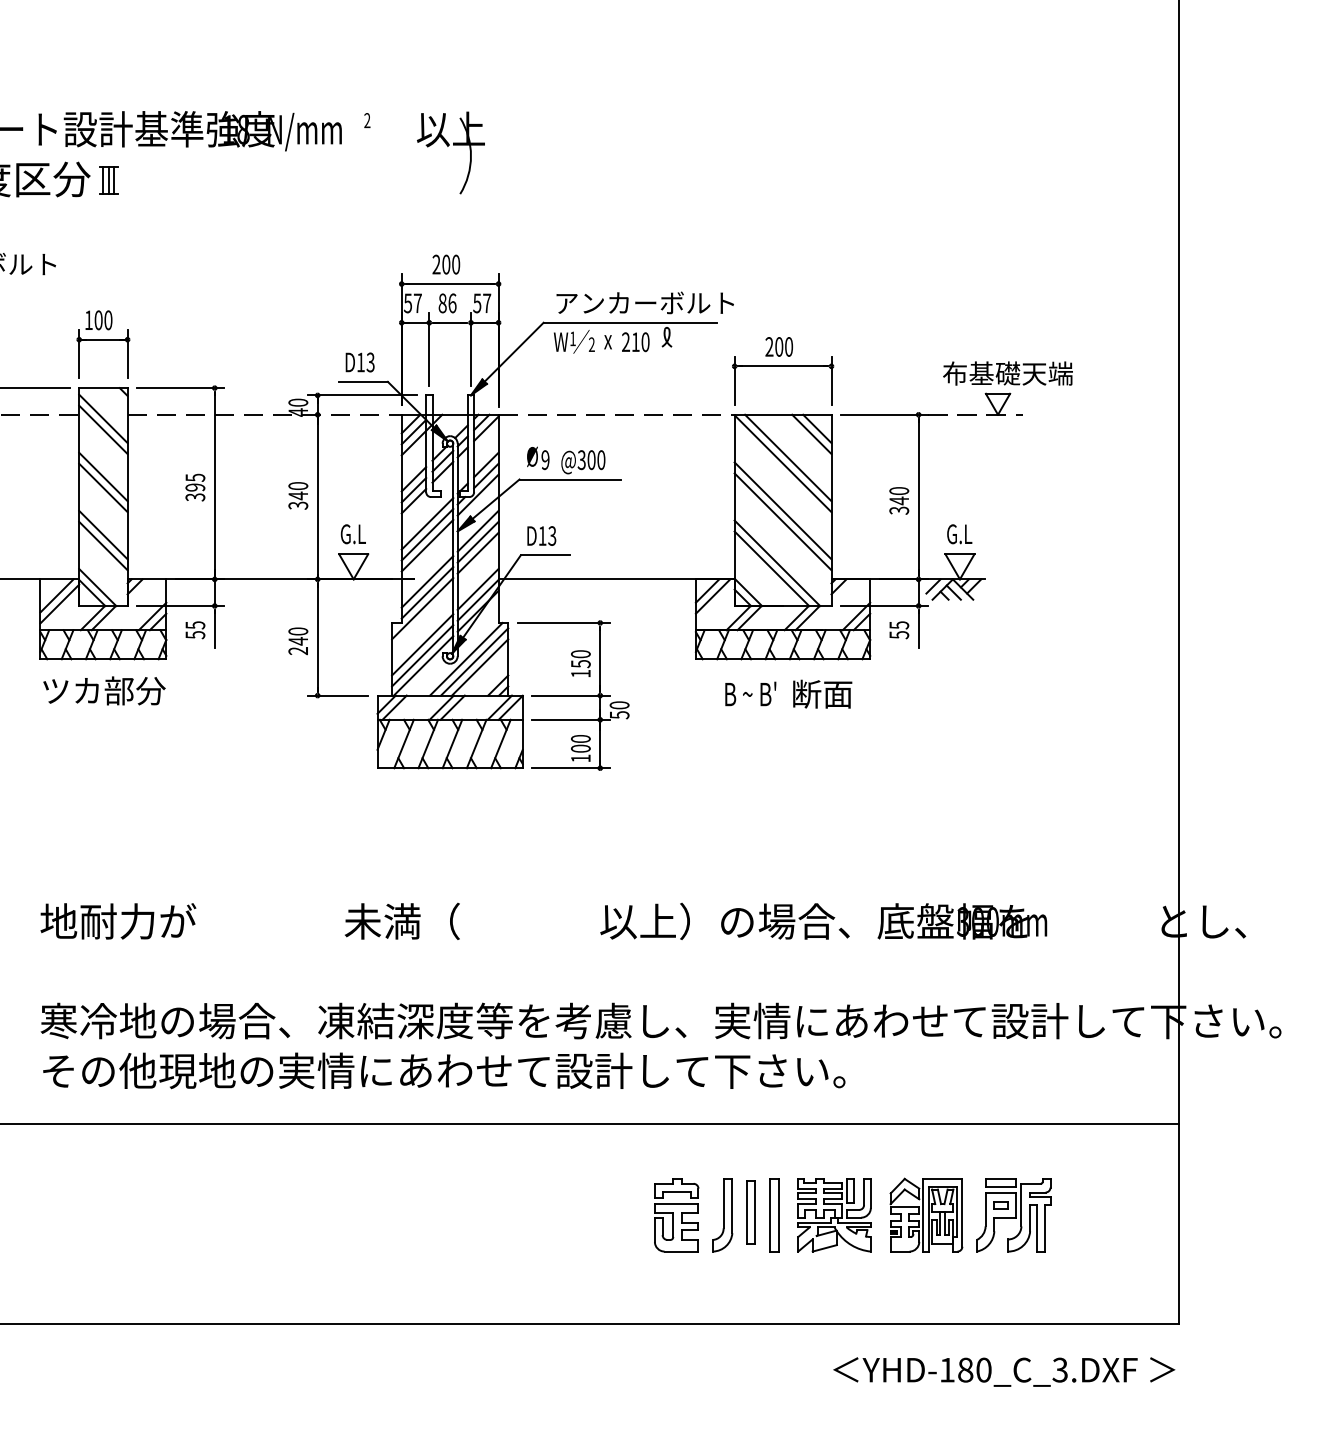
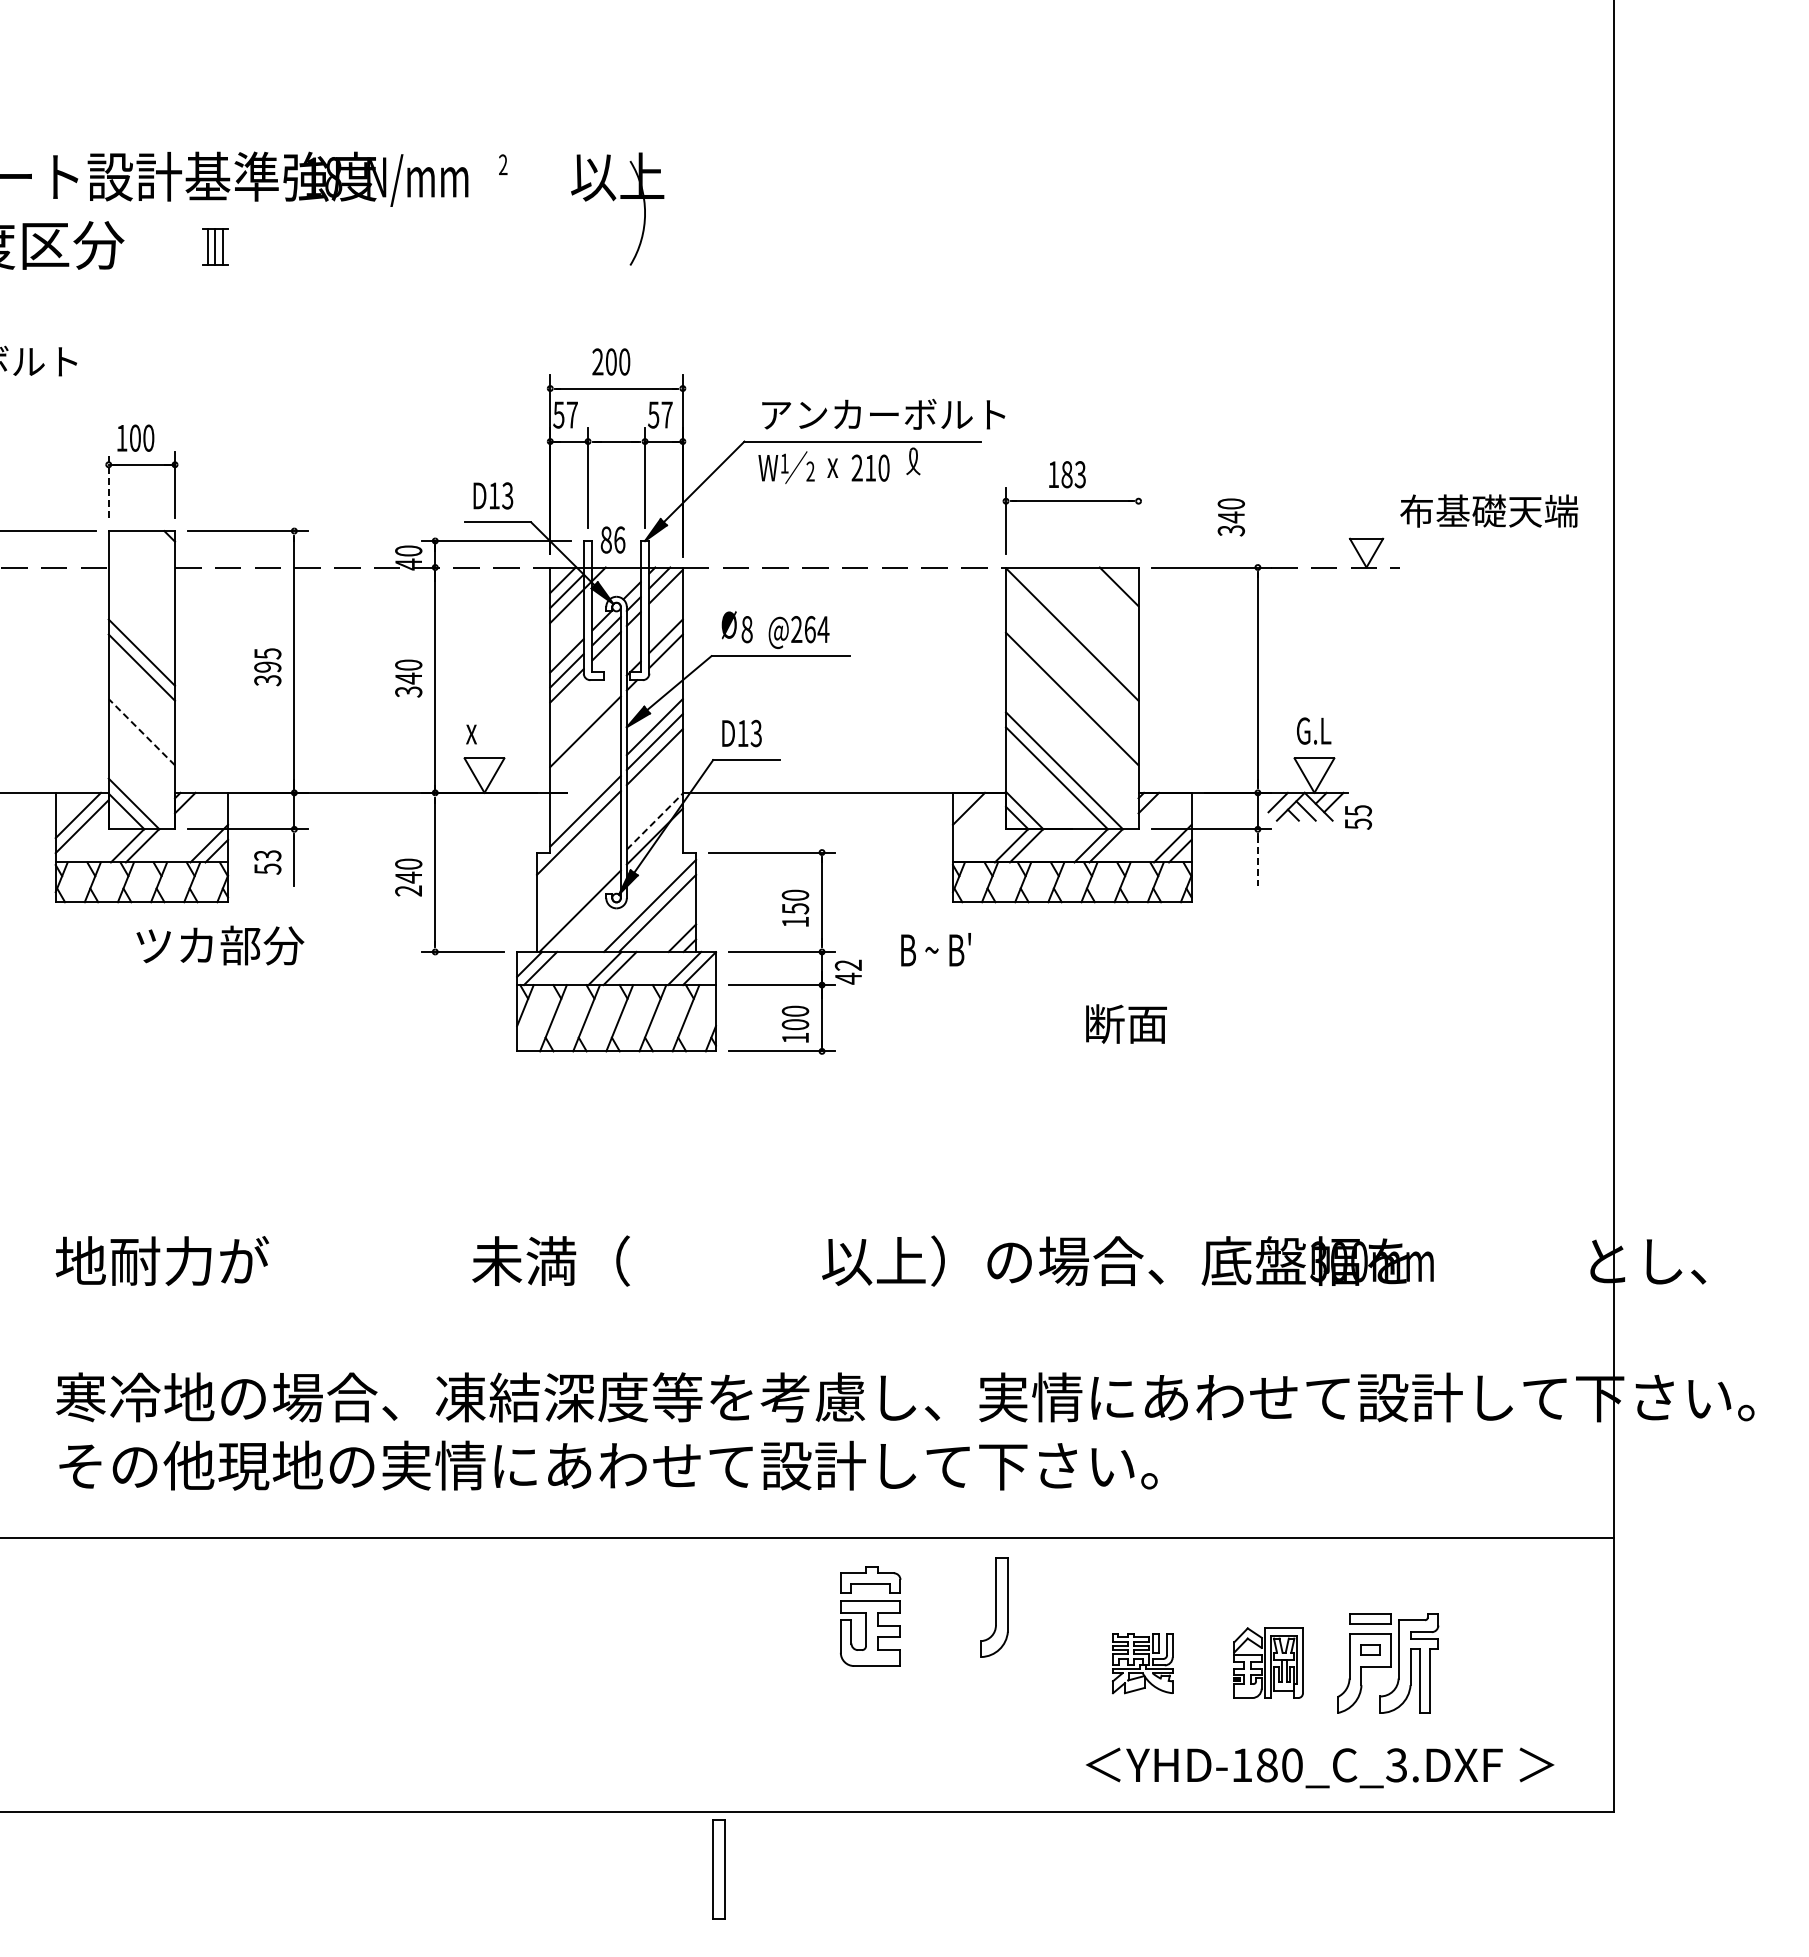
part: (108, 180) -> (215, 246), moved
text: (447, 302) -> (612, 539), moved
text: (778, 346) -> (1066, 474), 200 -> 183
line: (79, 354) -> (108, 484), solid -> dashed
text: (1008, 373) -> (1489, 510), moved
line: (831, 380) -> (1138, 520), removed
line: (103, 418) -> (141, 572), removed
line: (103, 430) -> (141, 588), removed
line: (811, 434) -> (1111, 594), removed
line: (788, 457) -> (1079, 626), removed
text: (545, 460) -> (746, 629), 9 -> 8
text: (591, 460) -> (810, 629), @300 -> @264
line: (477, 495) -> (654, 677), removed
text: (898, 500) -> (1230, 517), moved
line: (783, 521) -> (1072, 713), removed
line: (427, 523) -> (585, 716), removed
text: (352, 533) -> (483, 730), G.L -> x
line: (103, 535) -> (141, 732), solid -> dashed
line: (427, 545) -> (585, 746), removed
line: (103, 546) -> (141, 747), removed
line: (427, 582) -> (585, 796), removed
line: (477, 589) -> (654, 806), removed
line: (713, 595) -> (976, 815), removed
line: (477, 600) -> (654, 821), solid -> dashed
text: (195, 625) -> (267, 855), 55 -> 53
line: (918, 629) -> (1257, 861), solid -> dashed
text: (899, 630) -> (1358, 817), moved
line: (422, 644) -> (578, 882), removed
line: (422, 655) -> (578, 897), removed
line: (466, 658) -> (638, 901), removed
text: (104, 690) -> (220, 945), moved
text: (750, 693) -> (935, 949), moved
text: (822, 693) -> (1126, 1023), moved
text: (619, 709) -> (848, 971), 50 -> 42
part: (751, 1212) -> (1028, 1659), removed
part: (926, 1214) -> (1268, 1662), size x0.7
part: (676, 1215) -> (870, 1616), moved
part: (722, 1215) -> (994, 1607), moved
part: (774, 1215) -> (718, 1869), moved
part: (834, 1215) -> (1142, 1663), size x0.6
text: (1004, 1371) -> (1320, 1767), moved

